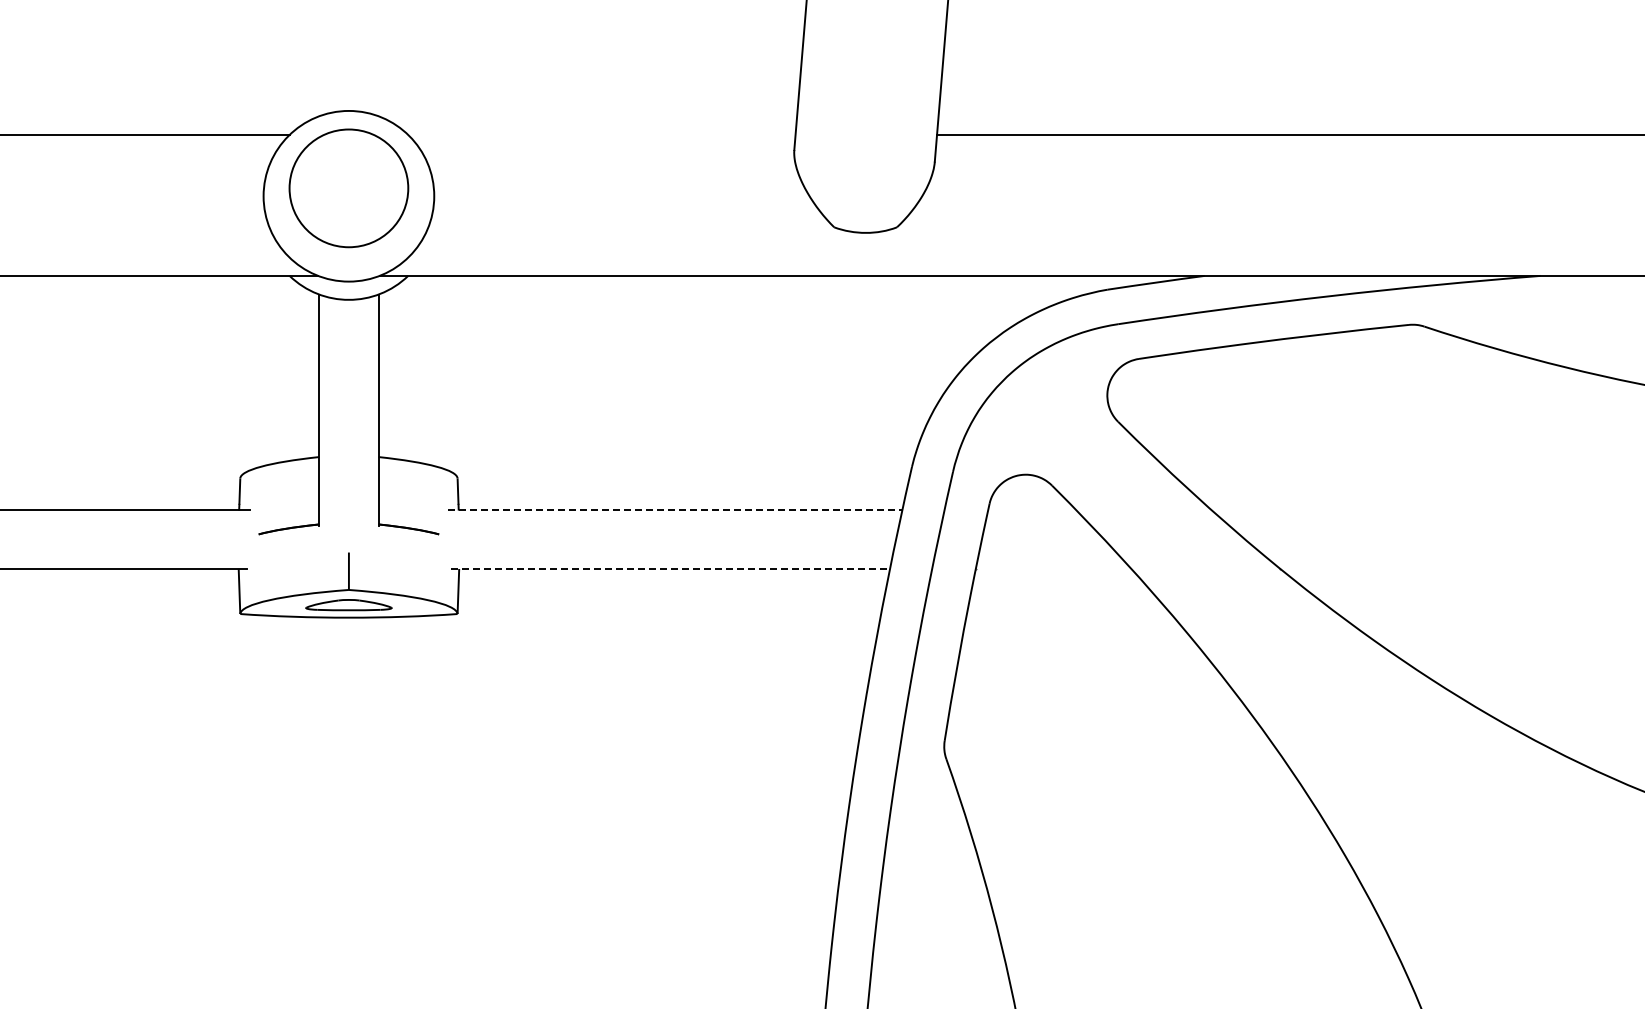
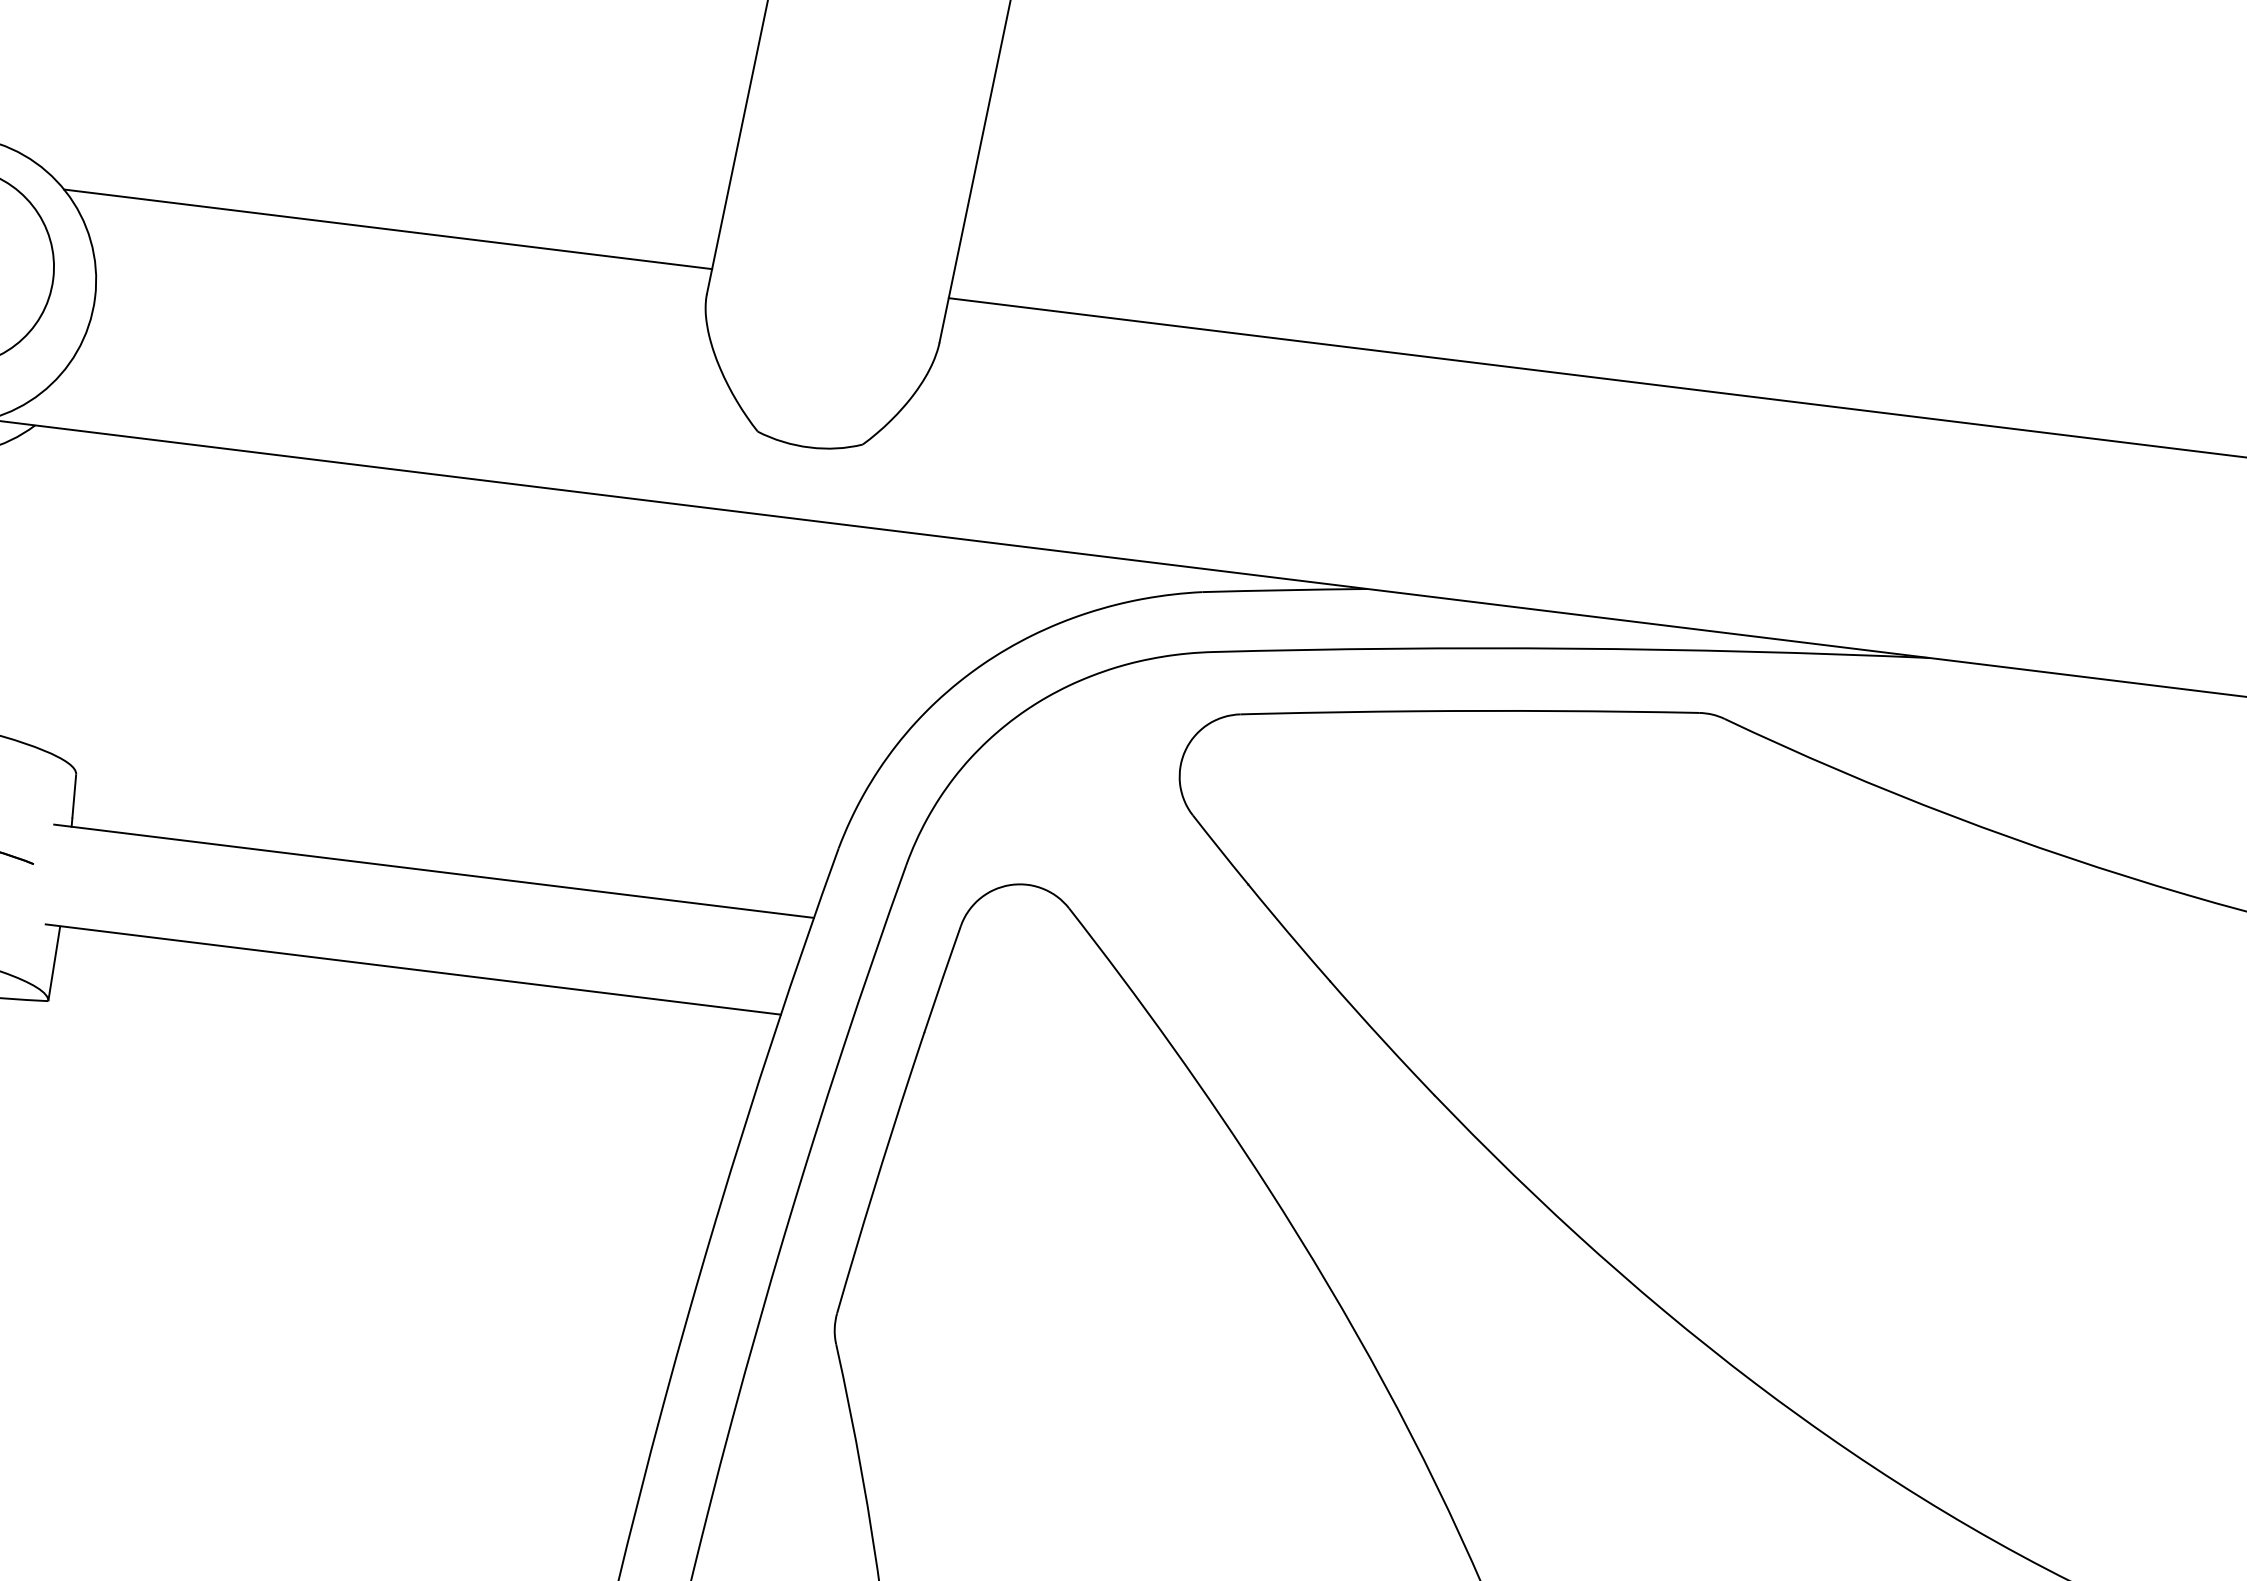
line: (601, 134) -> (387, 228), added
line: (675, 509) -> (434, 871), dashed -> solid
line: (670, 569) -> (413, 970), dashed -> solid

